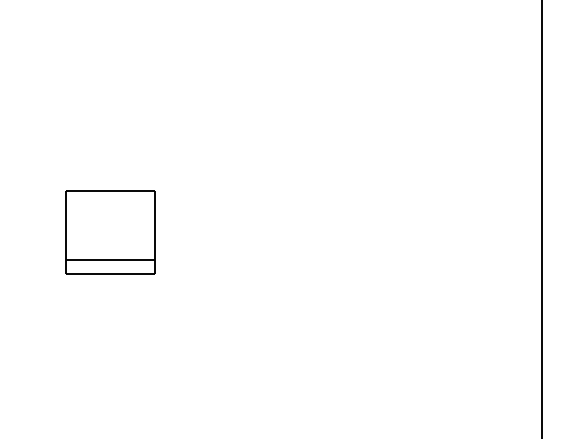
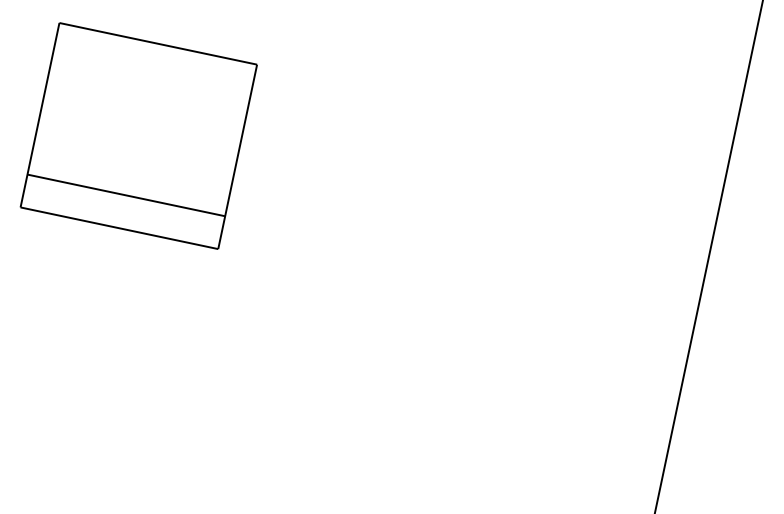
part: (110, 232) -> (138, 135), size x1.67

